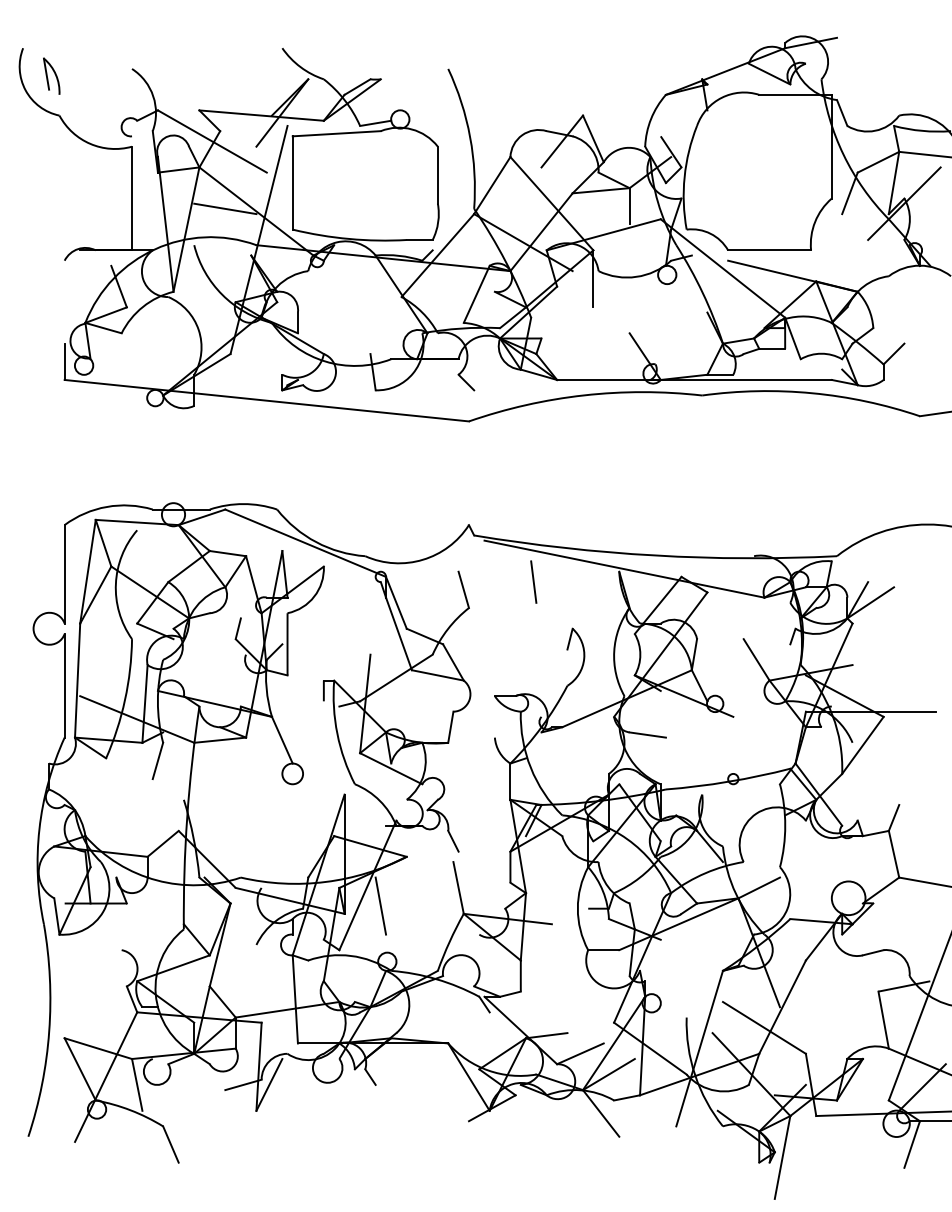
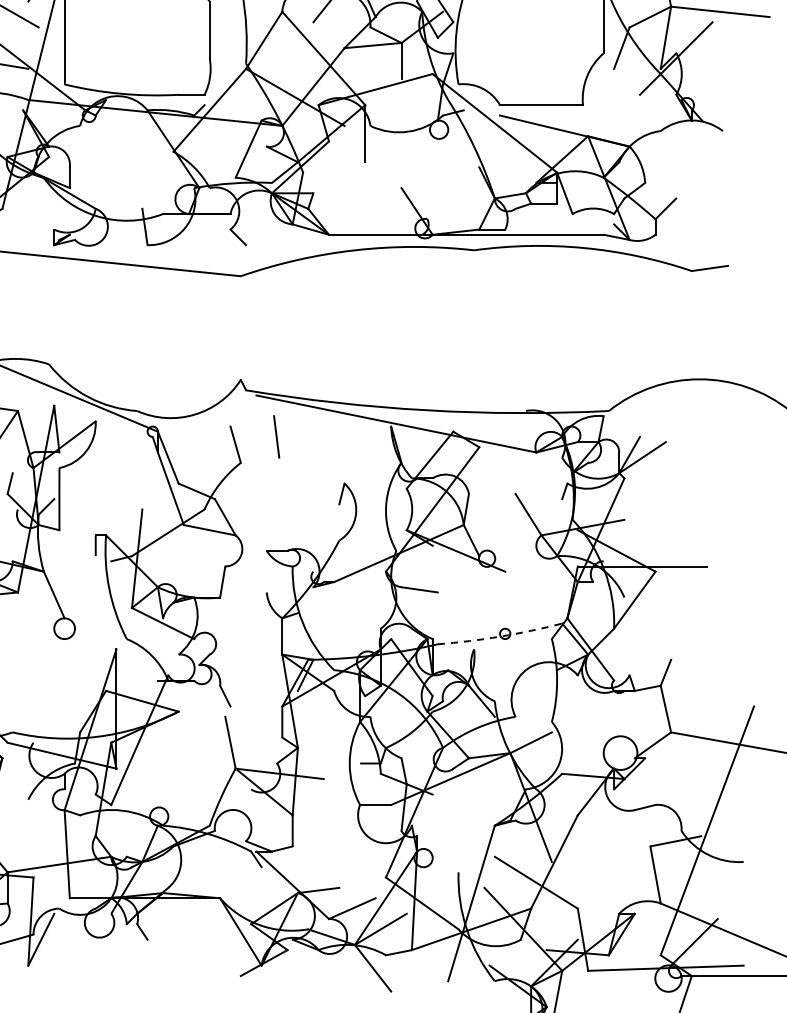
line: (533, 581) -> (276, 436), moved
arc: (728, 781) -> (500, 636), solid -> dashed
line: (380, 905) -> (152, 760), removed

